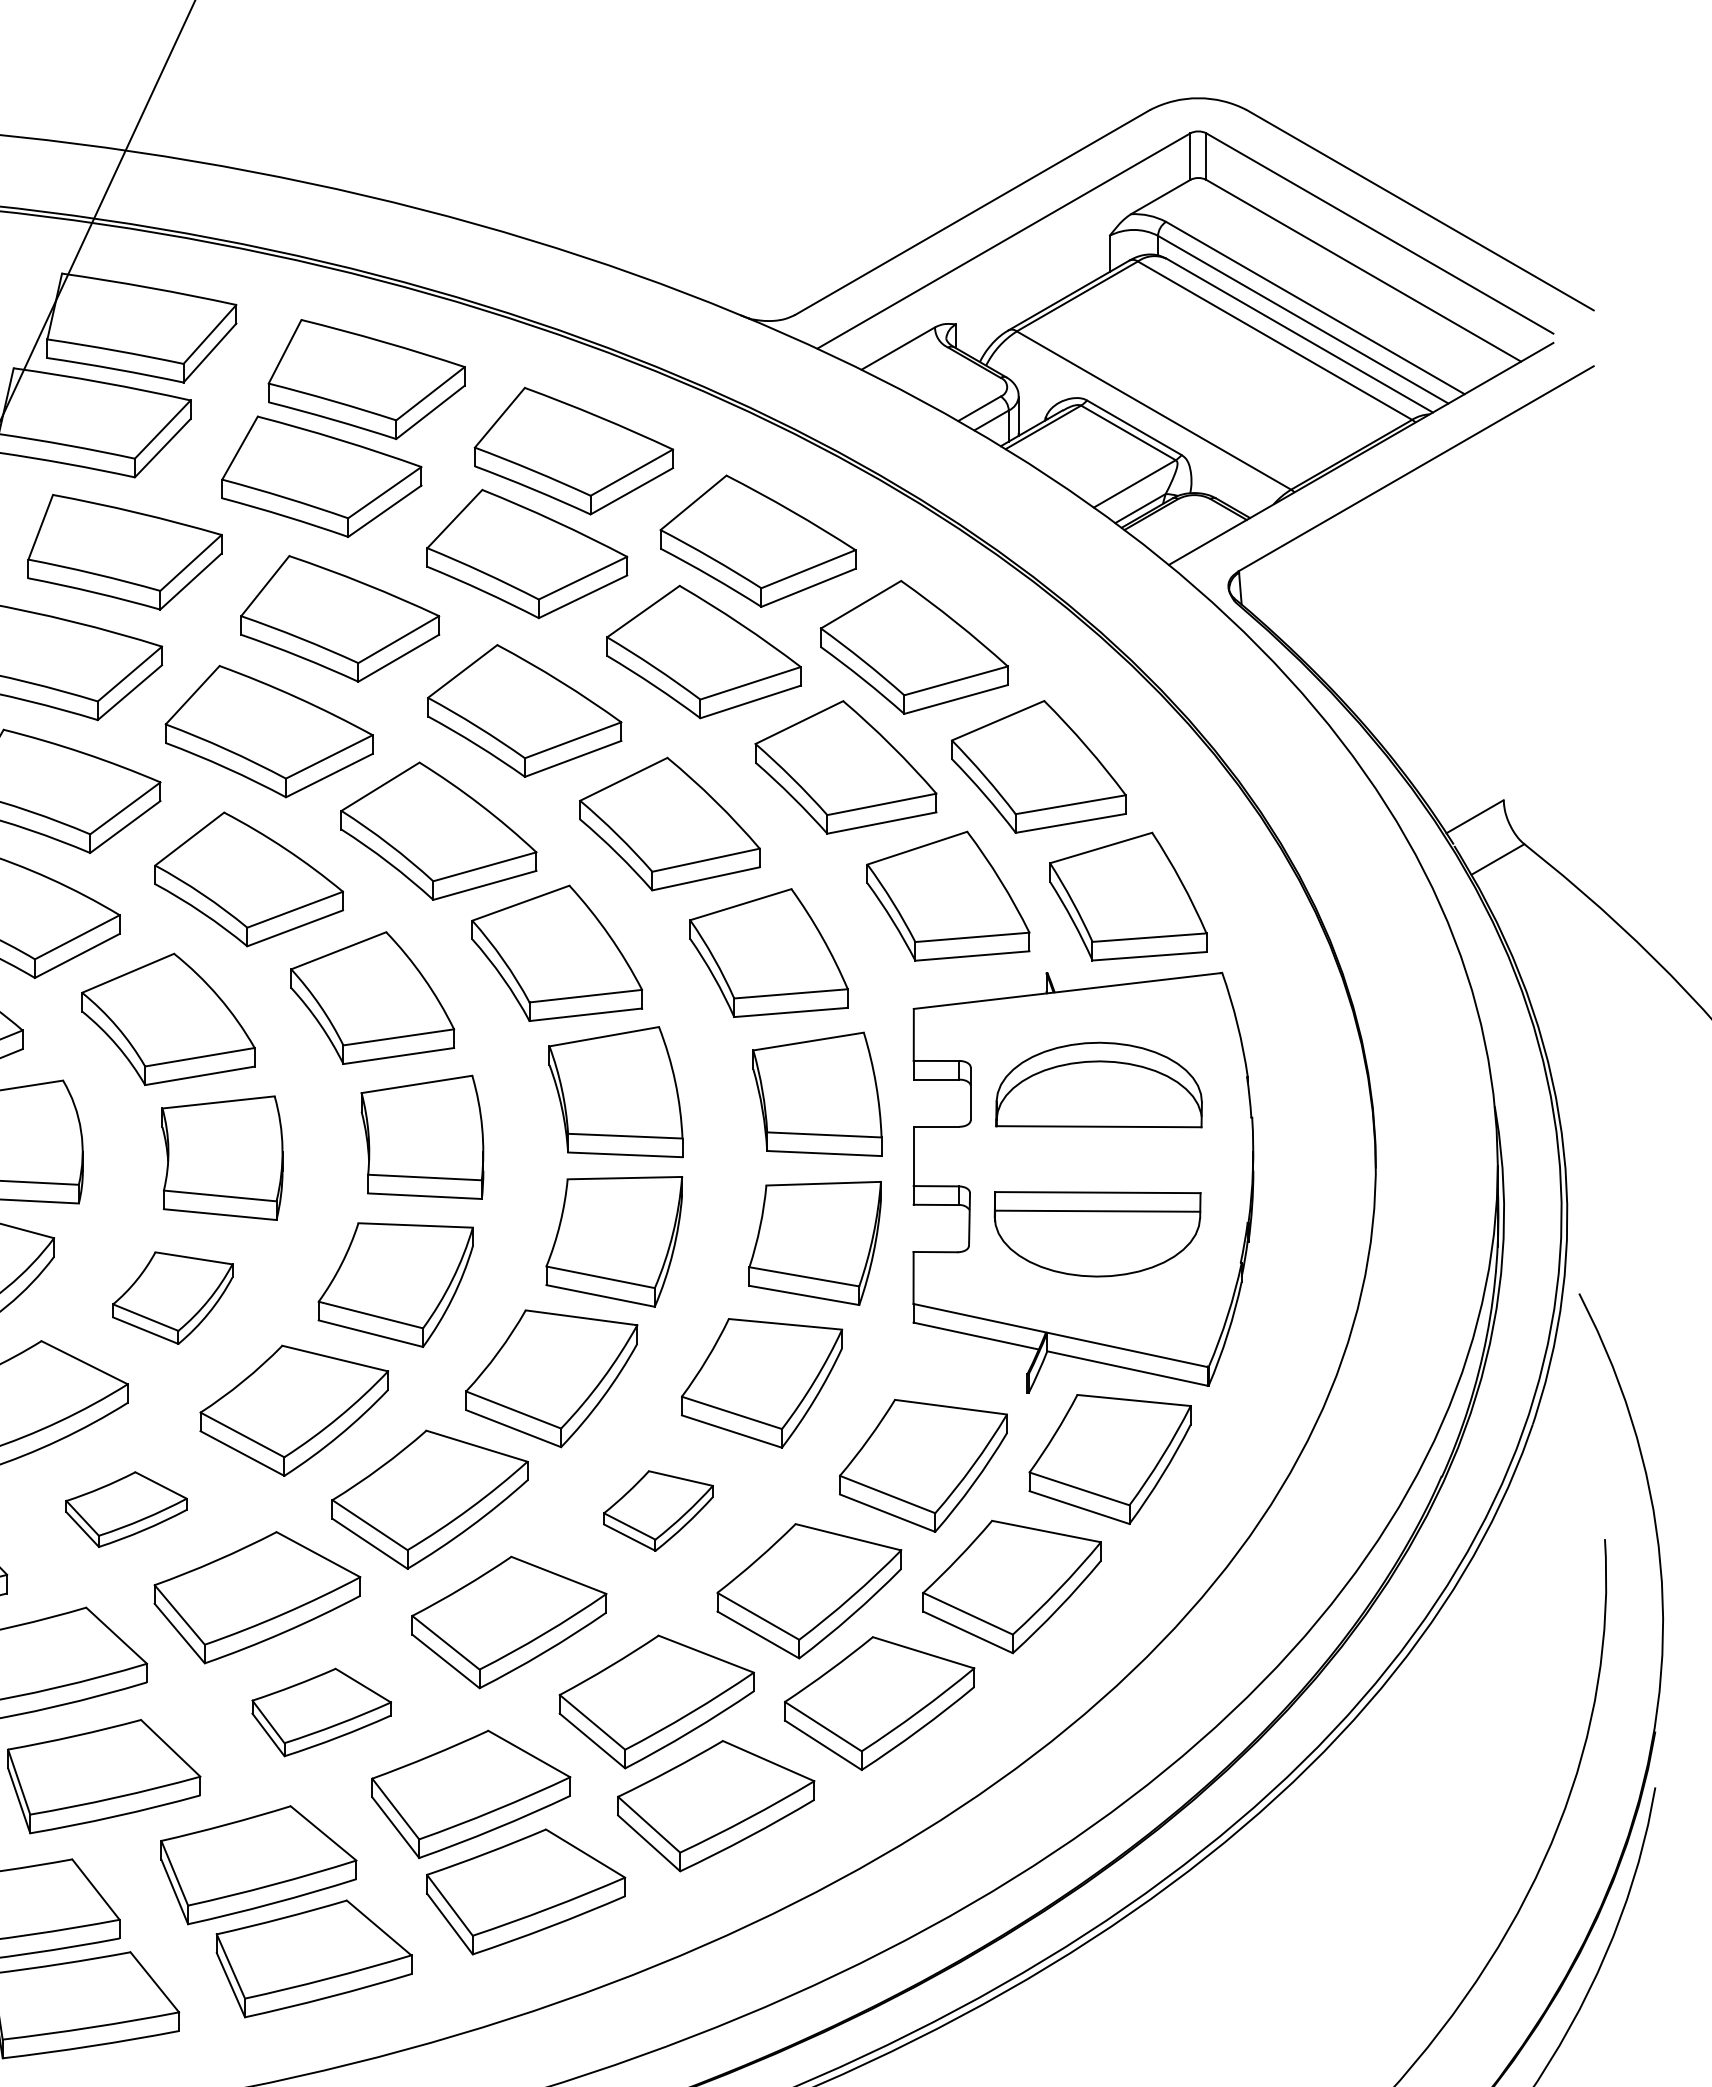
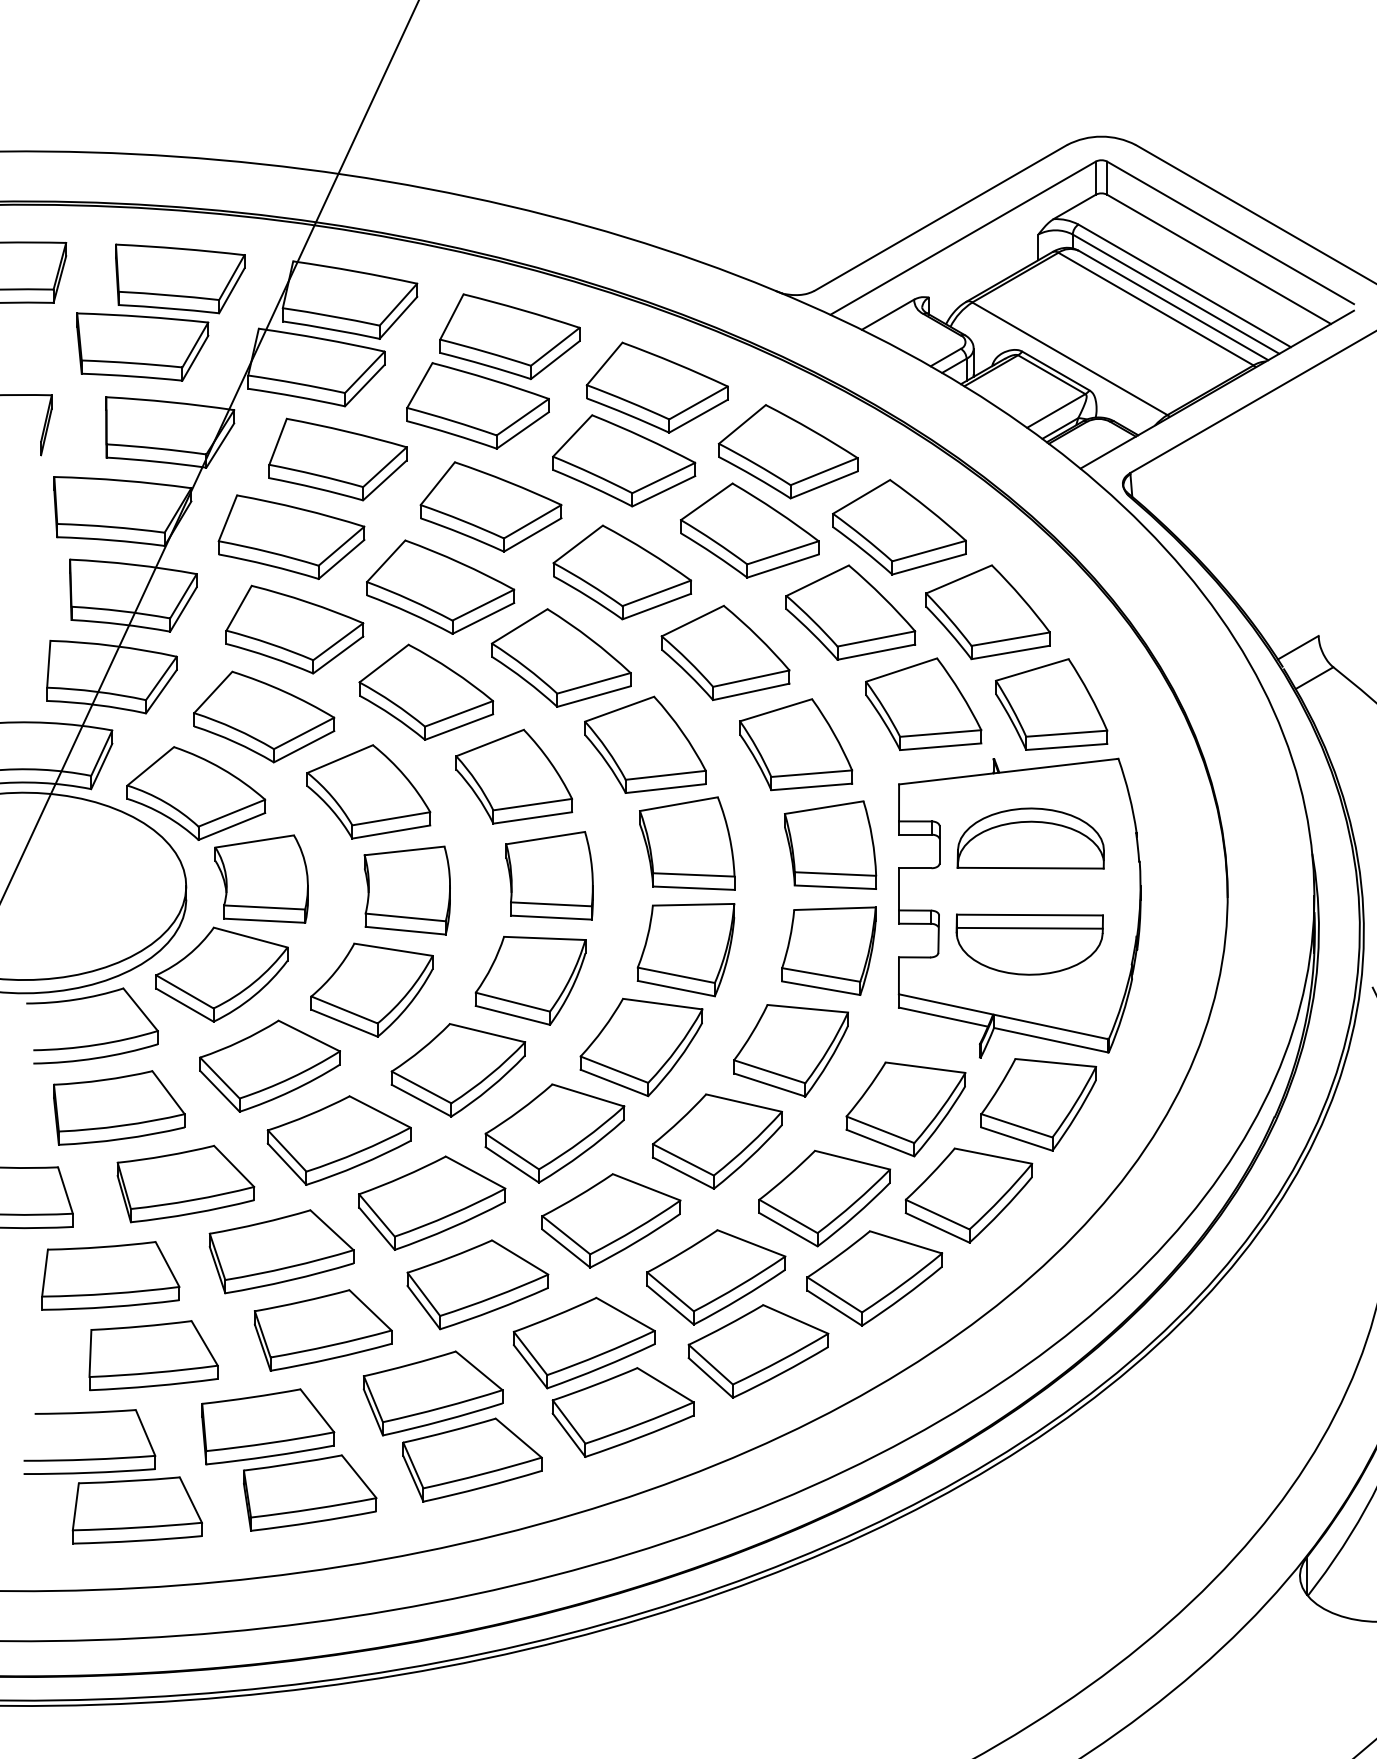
part: (172, 1297) -> (371, 989), size x1.43
part: (125, 1509) -> (338, 1140), size x1.67
part: (658, 1510) -> (717, 1141), size x1.67
part: (321, 1711) -> (477, 1284), size x1.43

